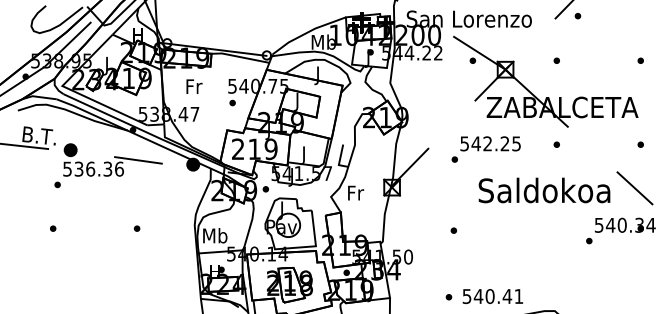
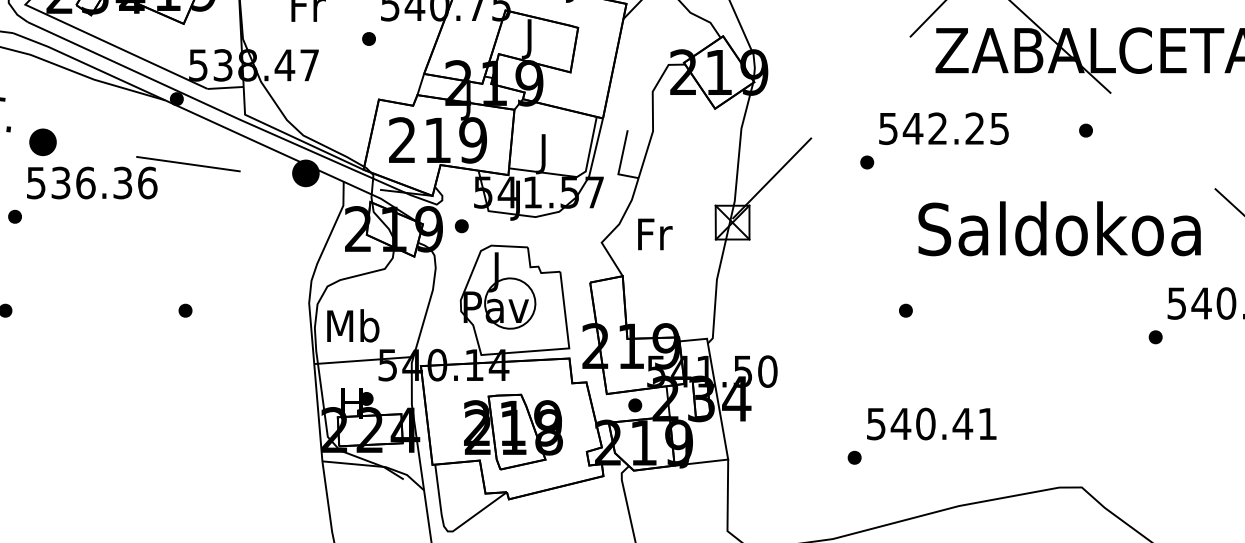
part: (232, 102) -> (368, 37), moved
part: (453, 230) -> (905, 310), moved
text: (492, 296) -> (930, 424), moved

